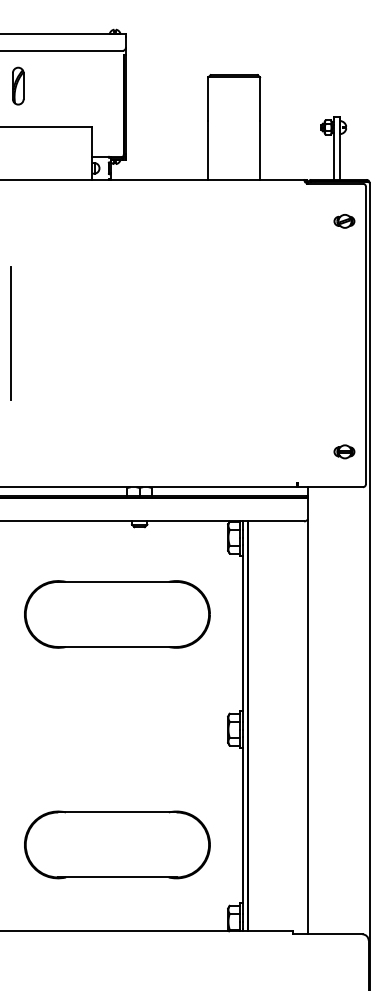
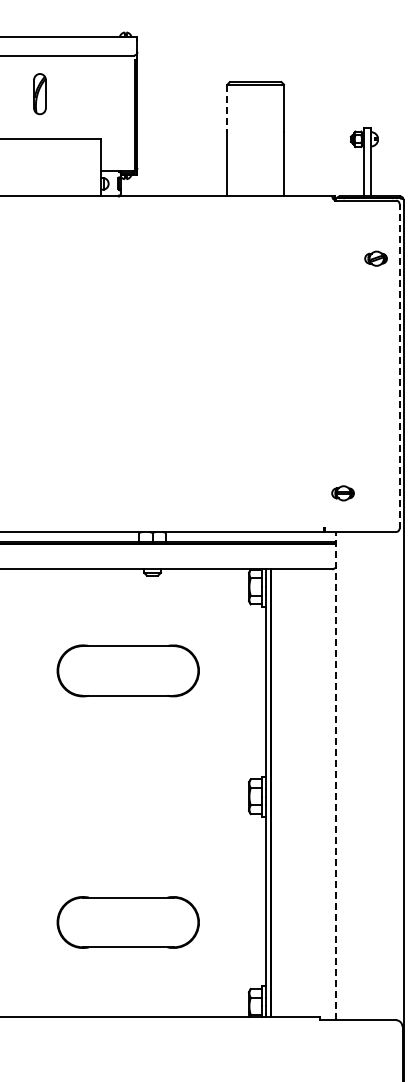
part: (17, 86) -> (39, 94), moved
line: (208, 99) -> (227, 108), solid -> dashed
part: (343, 221) -> (375, 258), moved
line: (11, 333) -> (12, 364), removed
line: (365, 334) -> (399, 365), solid -> dashed
part: (343, 451) -> (342, 493), moved
part: (117, 614) -> (128, 670), size x0.7
line: (308, 710) -> (336, 775), solid -> dashed
part: (117, 844) -> (128, 922), size x0.7

